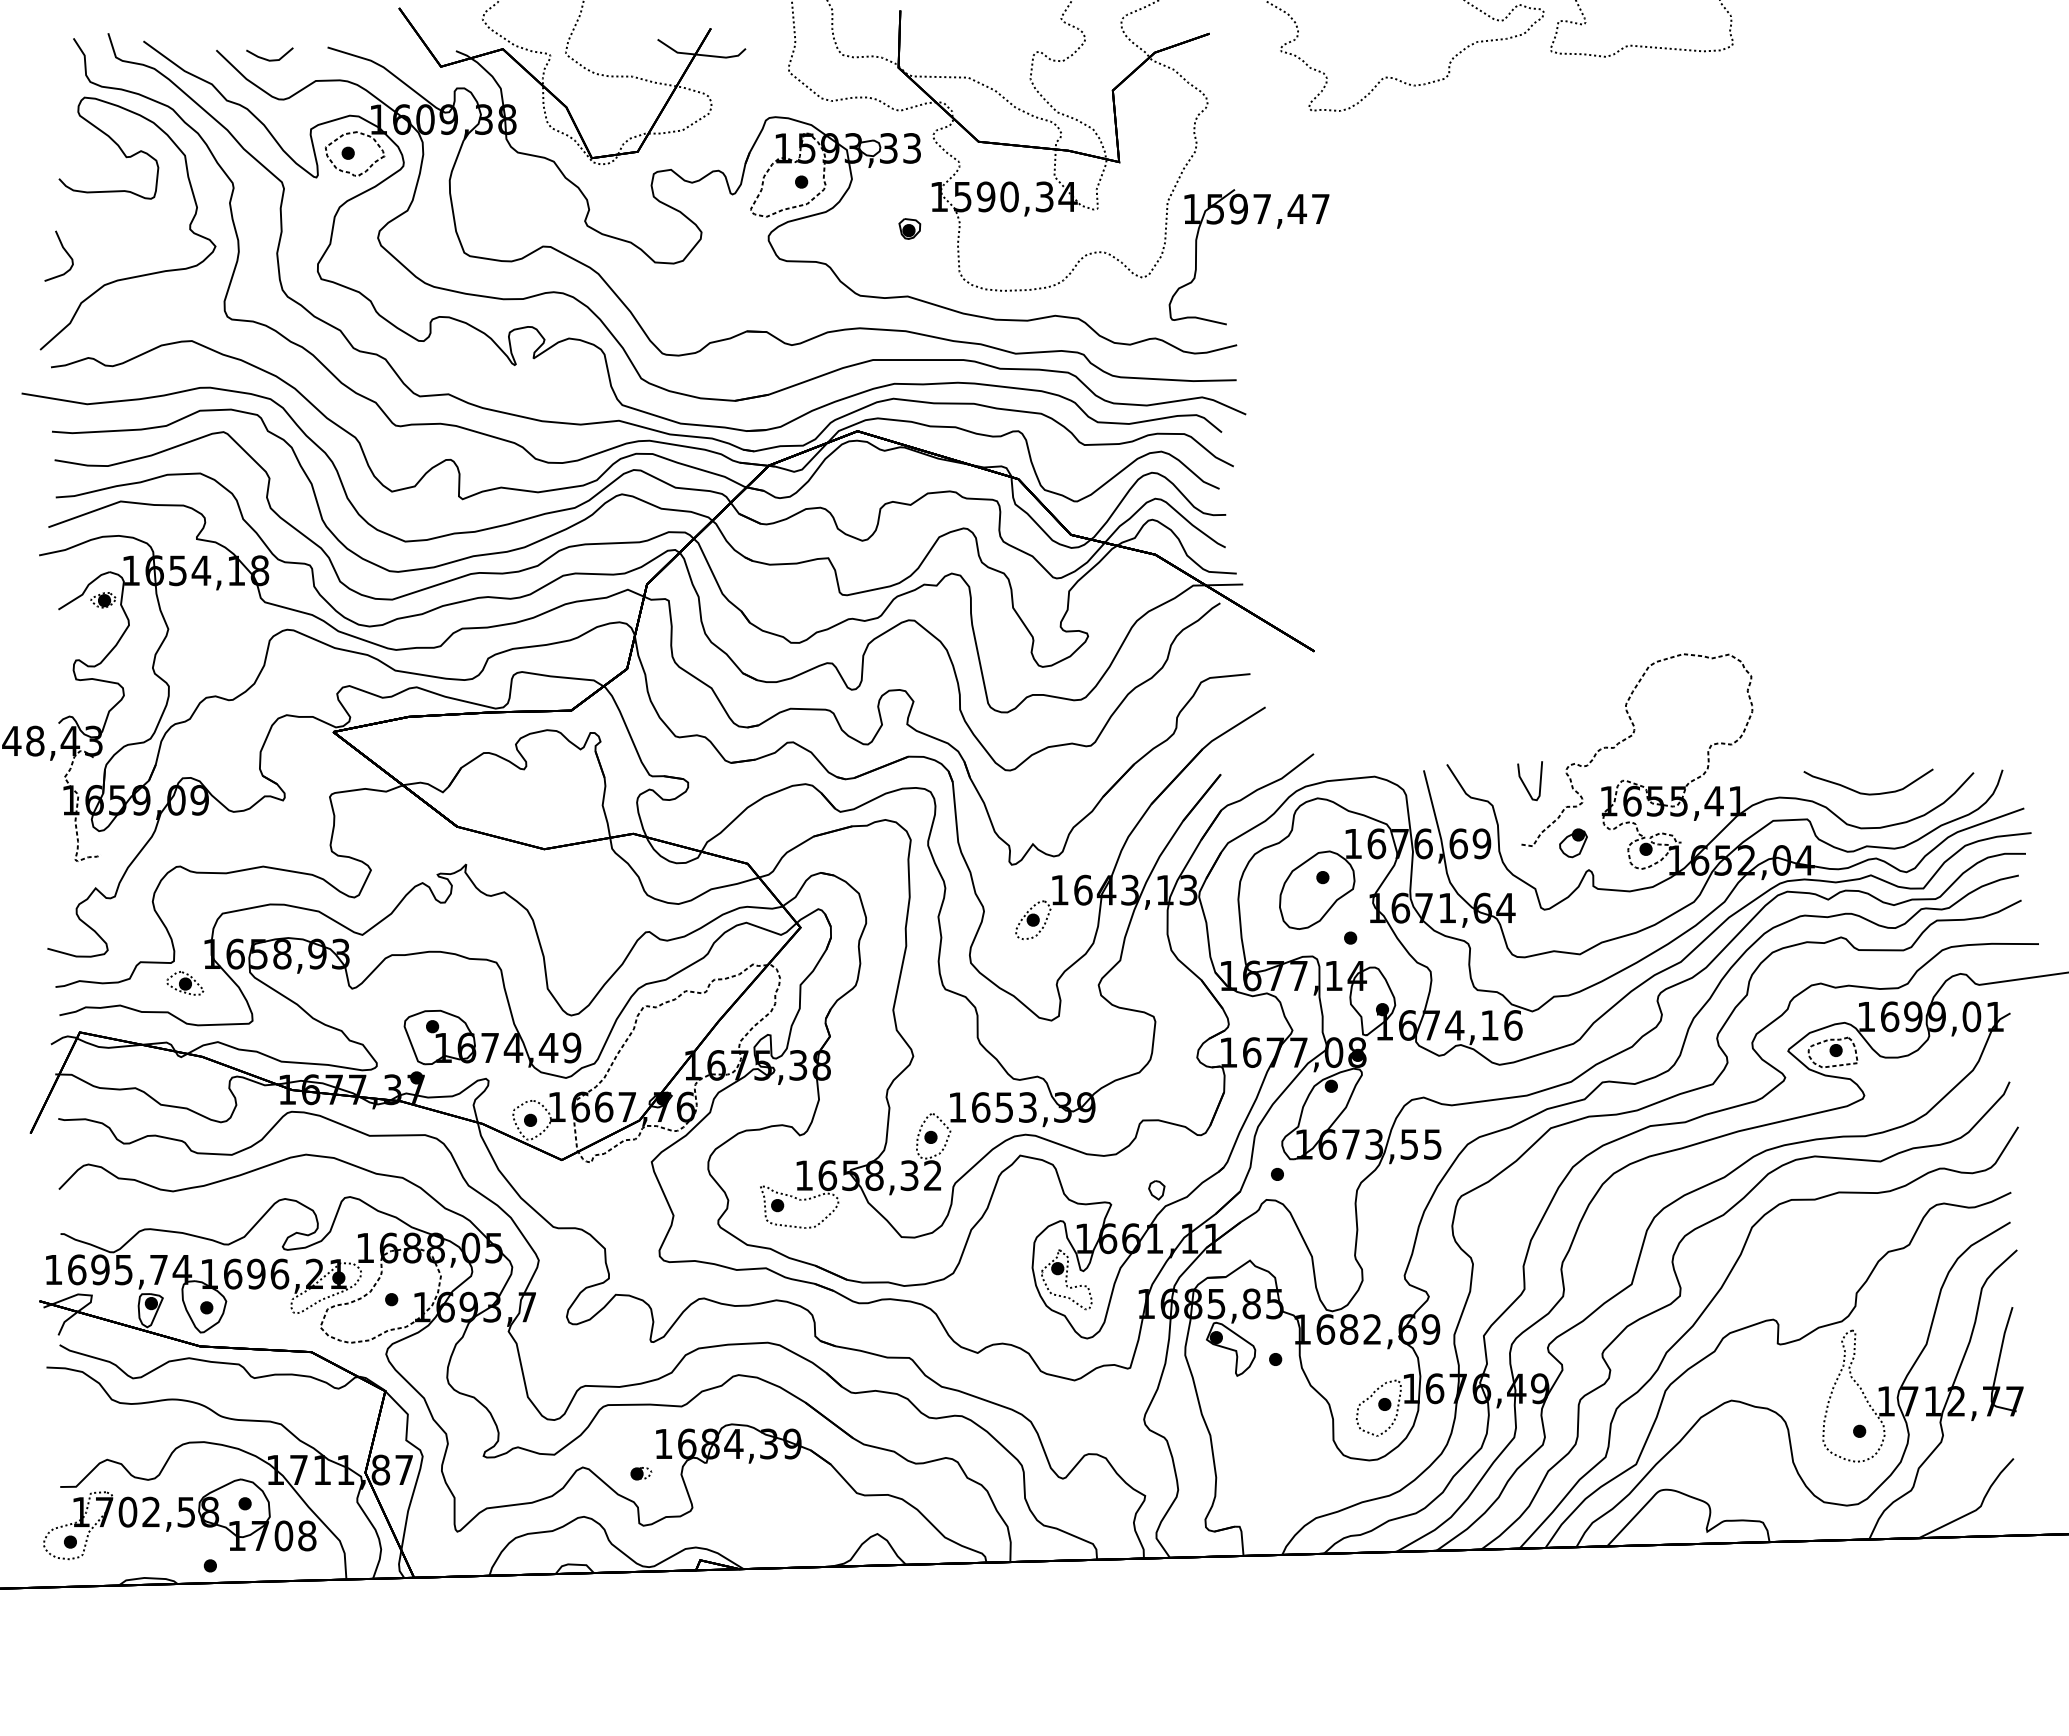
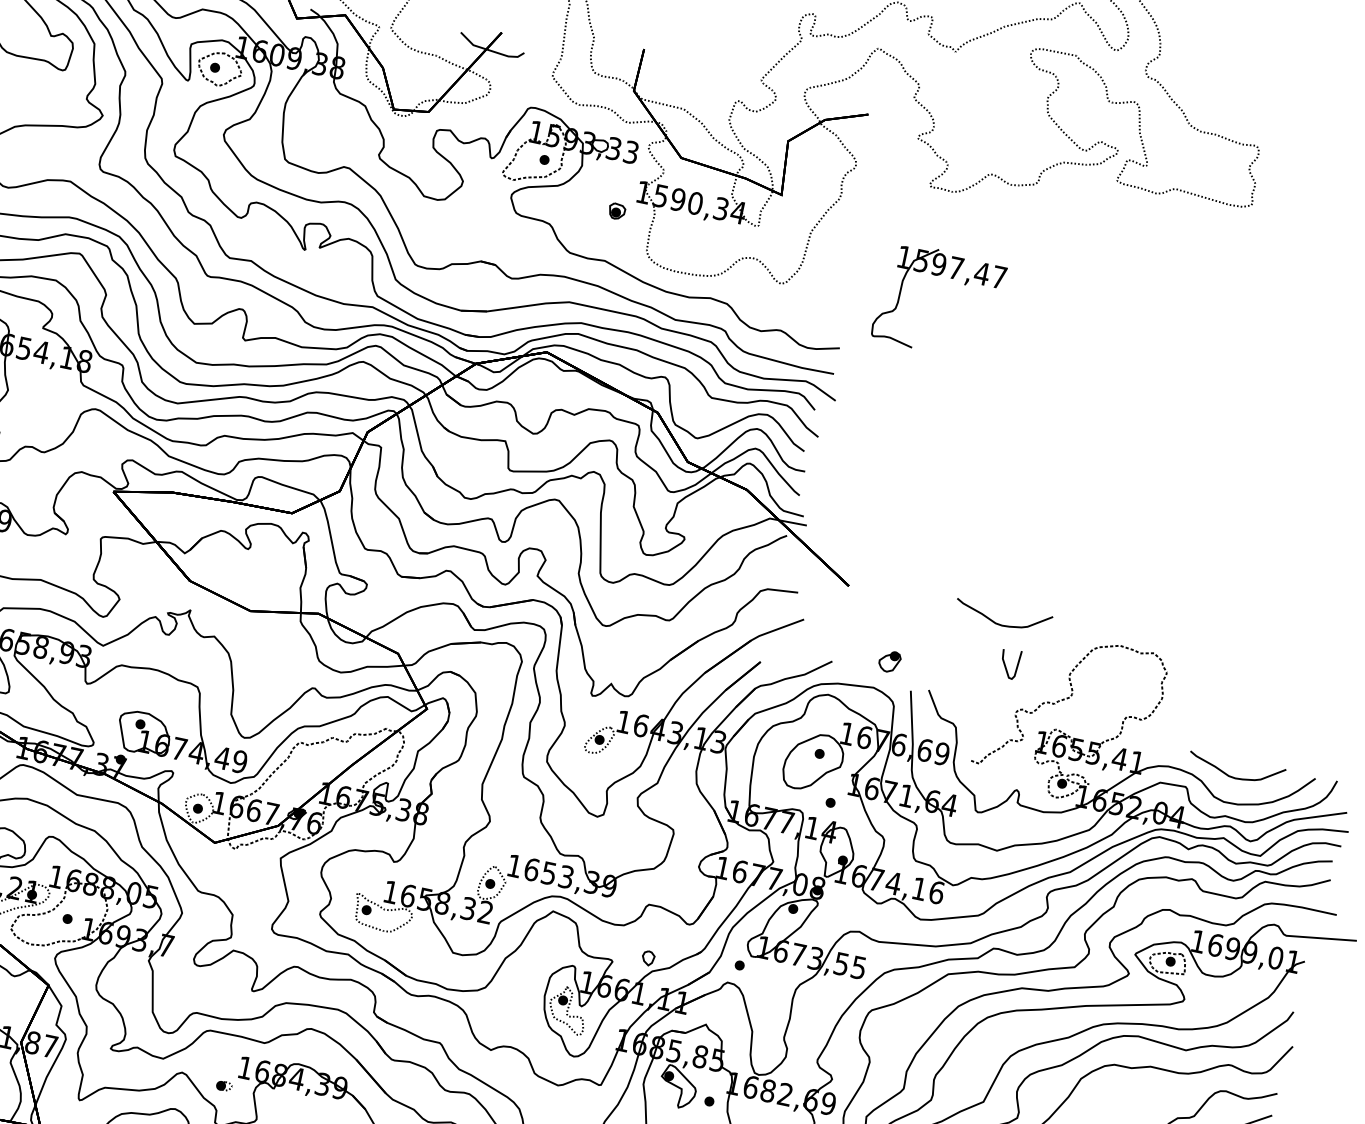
part: (1239, 224) -> (937, 276), moved
curve: (1523, 659) -> (1001, 624), added
curve: (1525, 784) -> (1005, 665), moved
part: (1573, 843) -> (889, 661), moved

